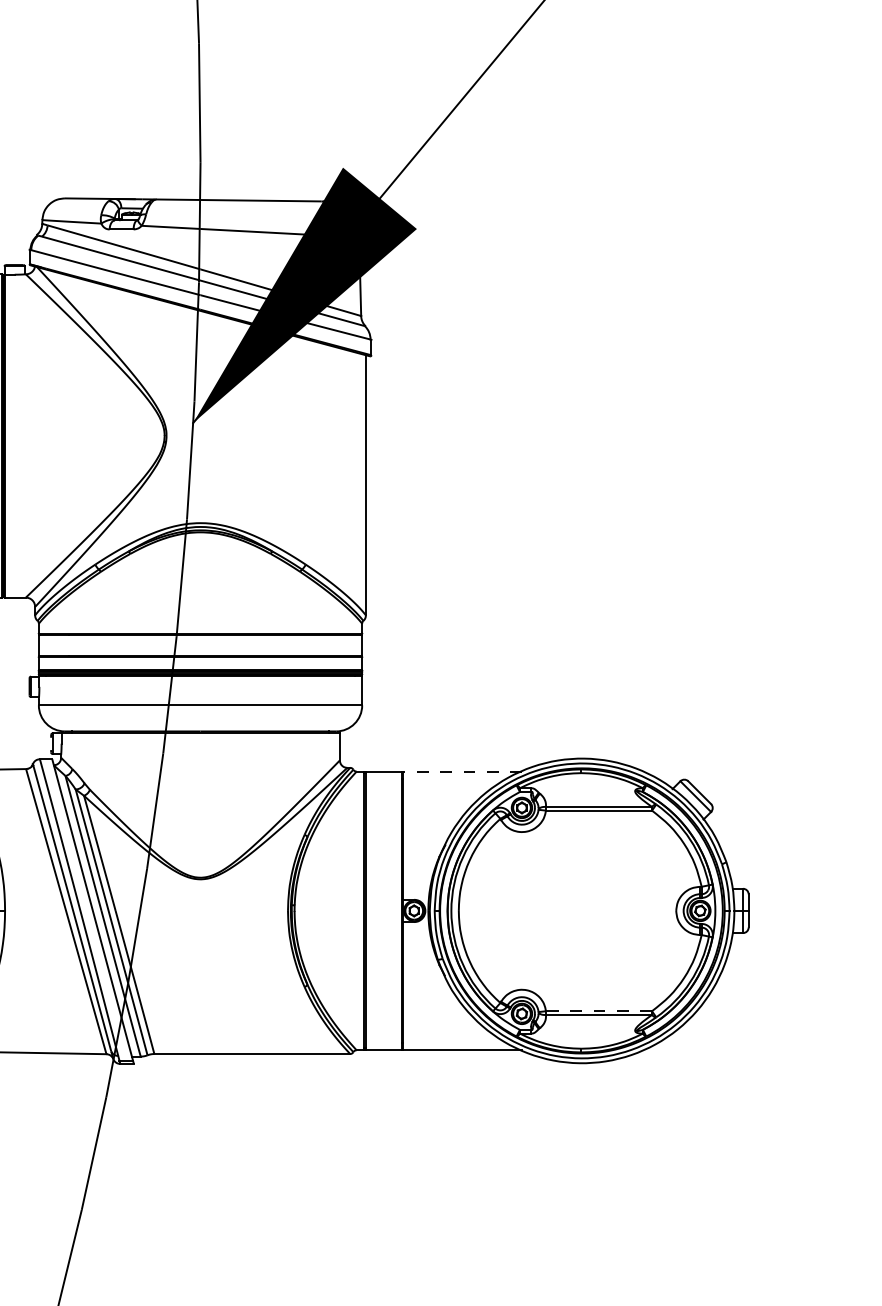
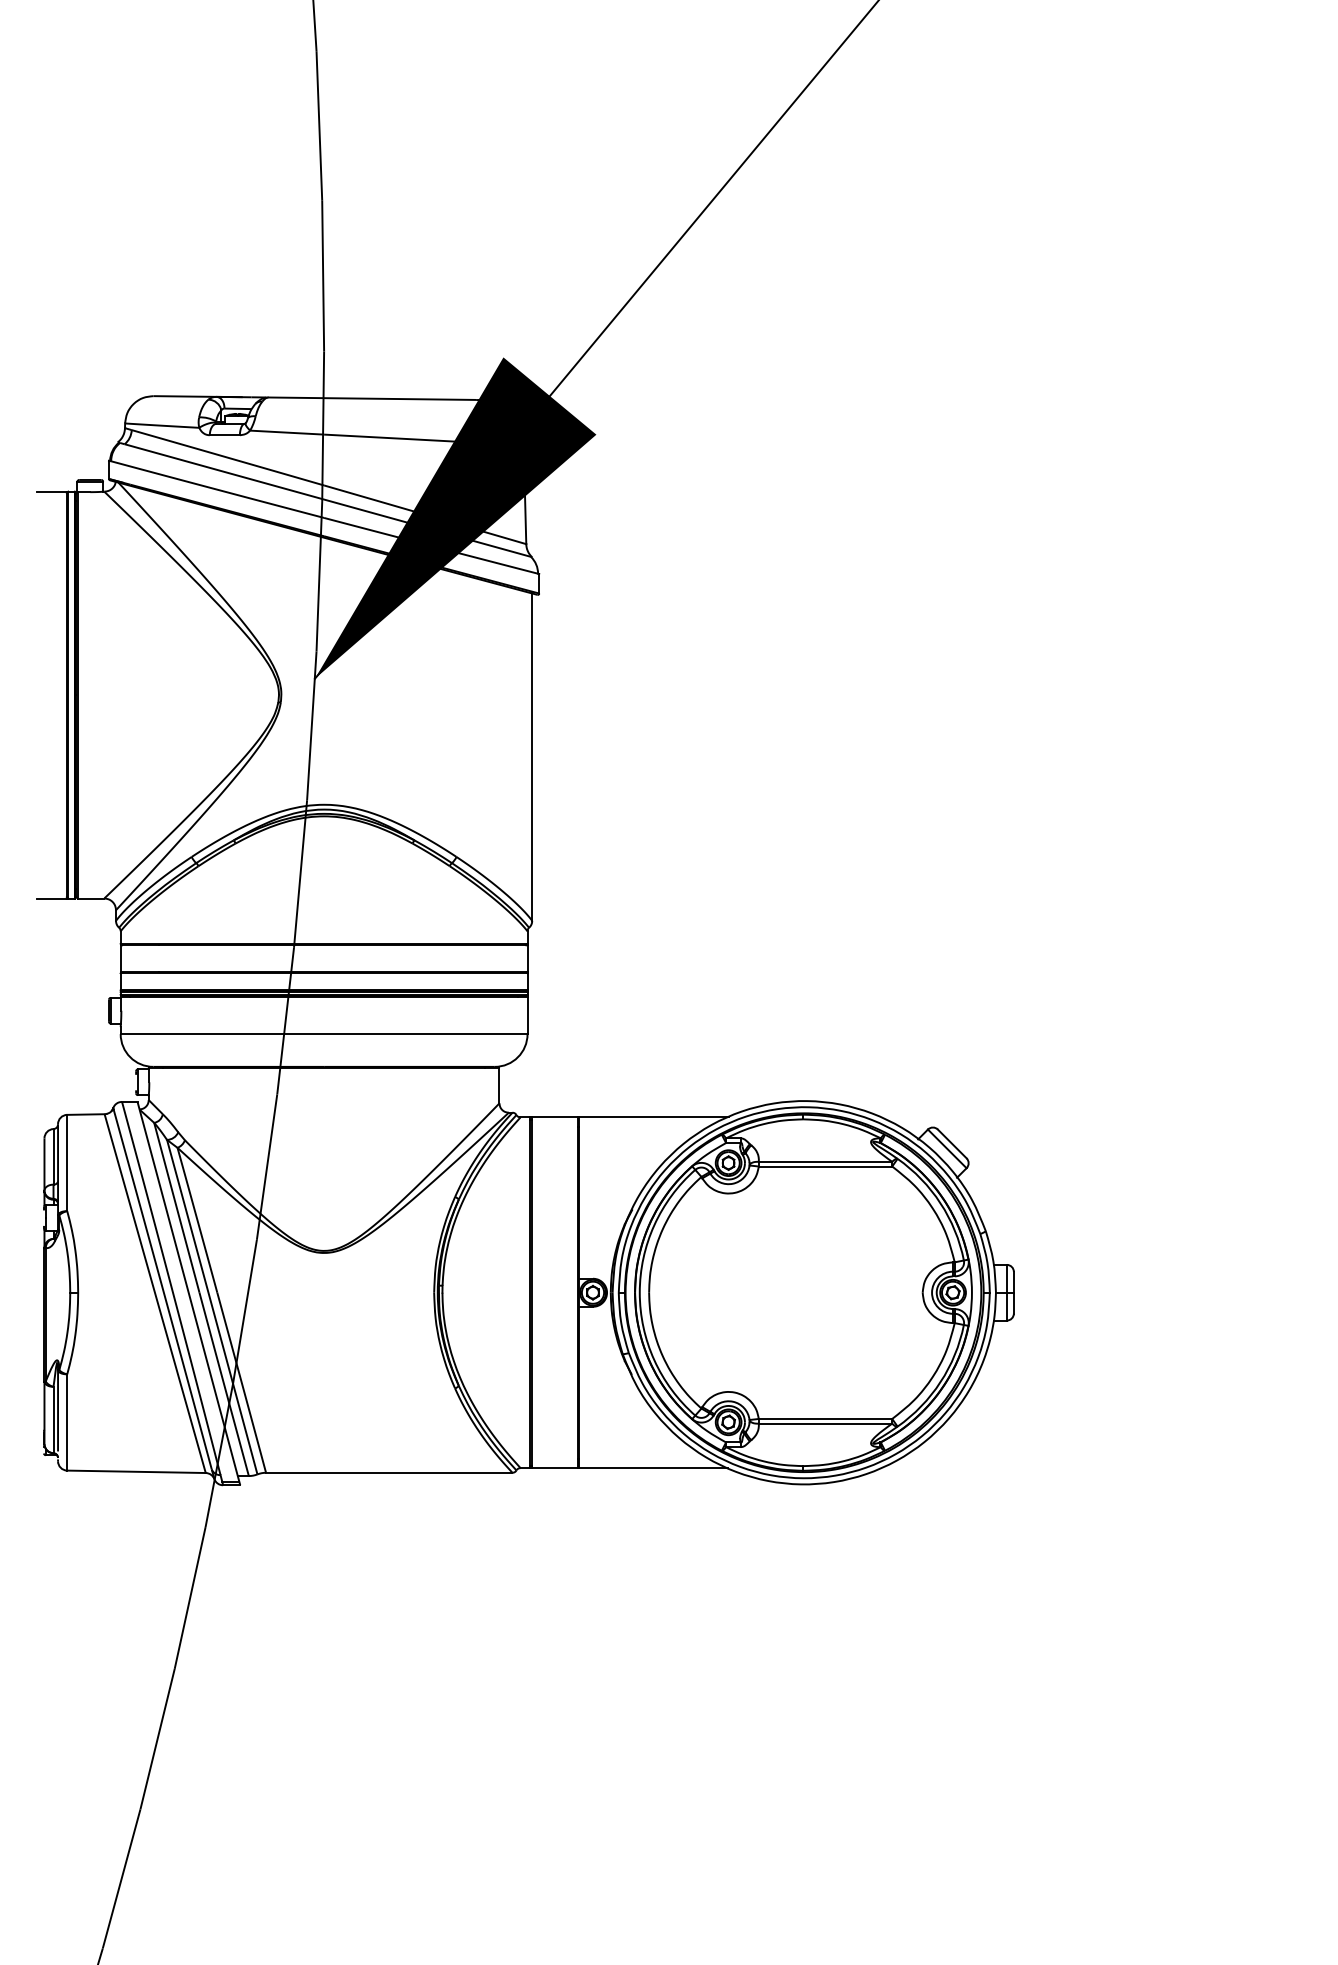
line: (462, 771) -> (653, 1117), dashed -> solid
line: (598, 1010) -> (825, 1418), dashed -> solid

